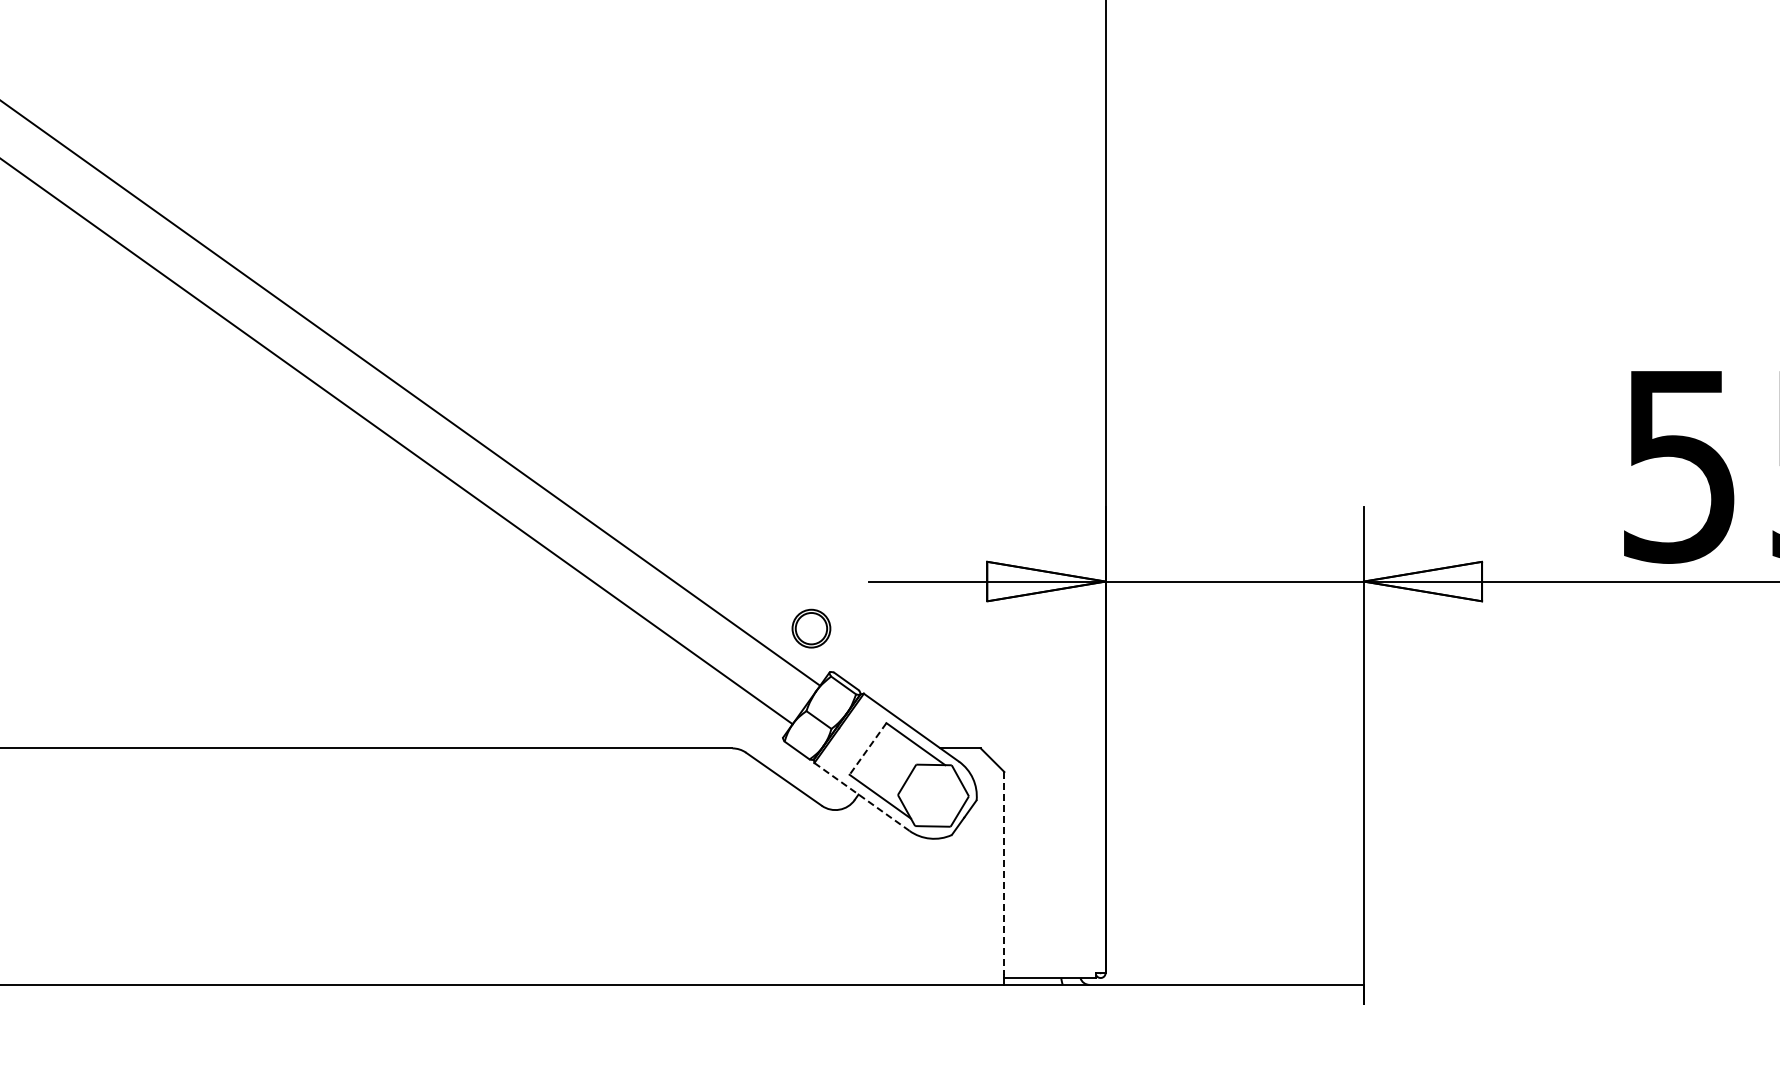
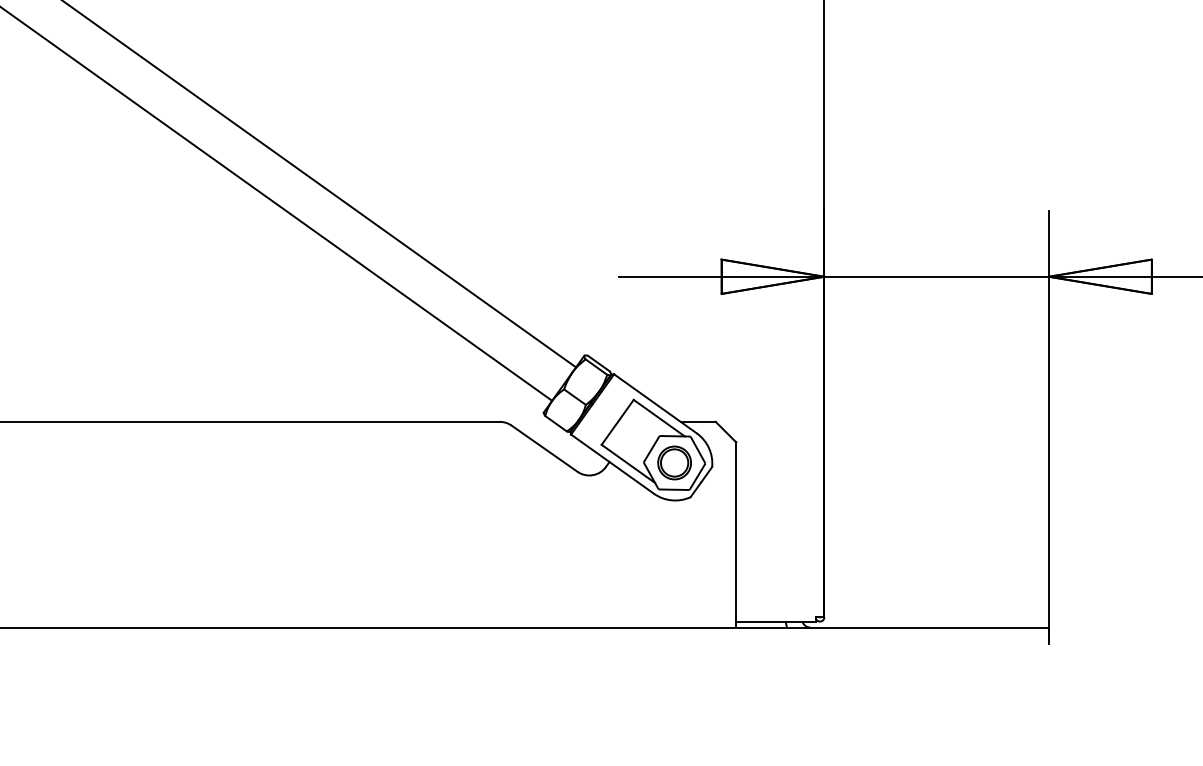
part: (811, 628) -> (674, 462), moved
line: (868, 748) -> (618, 421), dashed -> solid
line: (862, 797) -> (612, 464), dashed -> solid
line: (1004, 873) -> (736, 530), dashed -> solid

